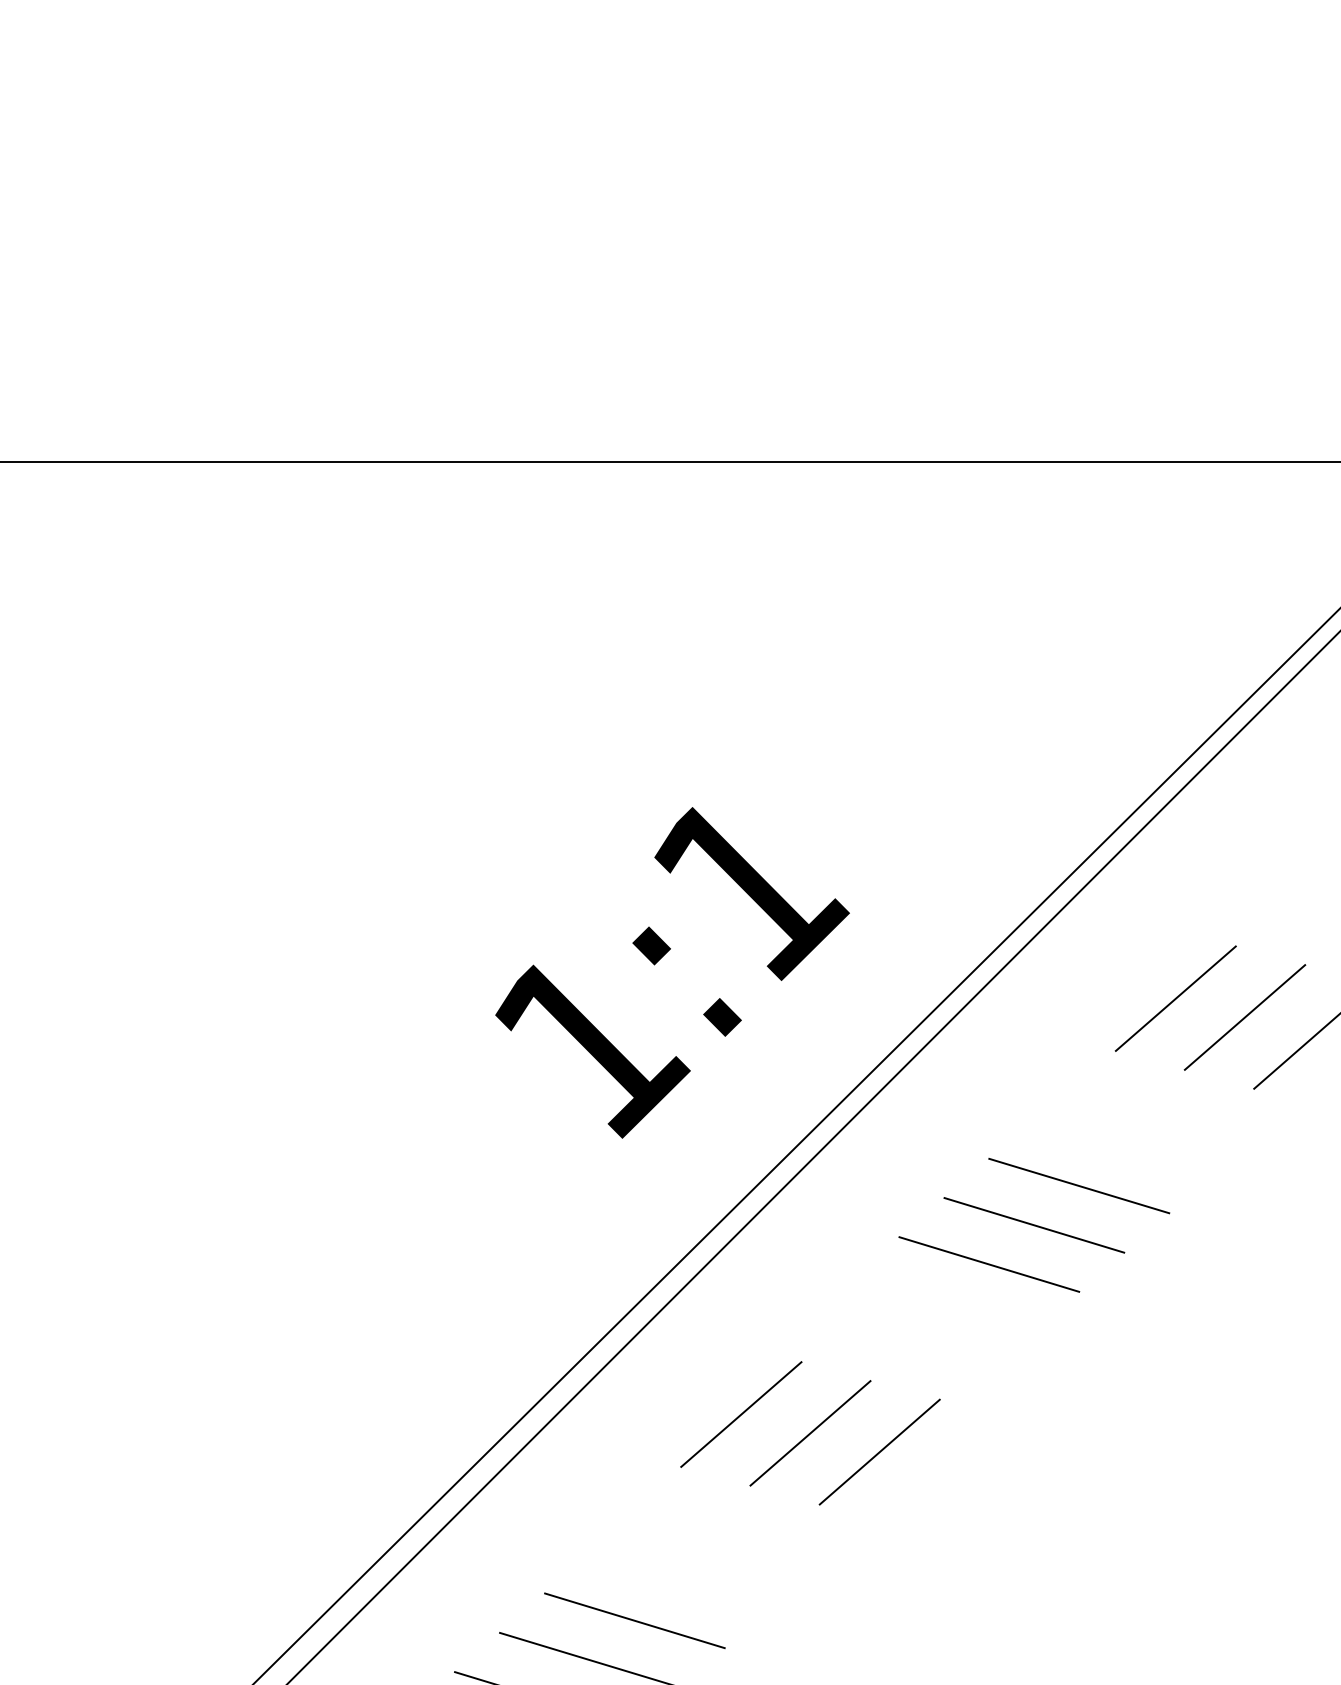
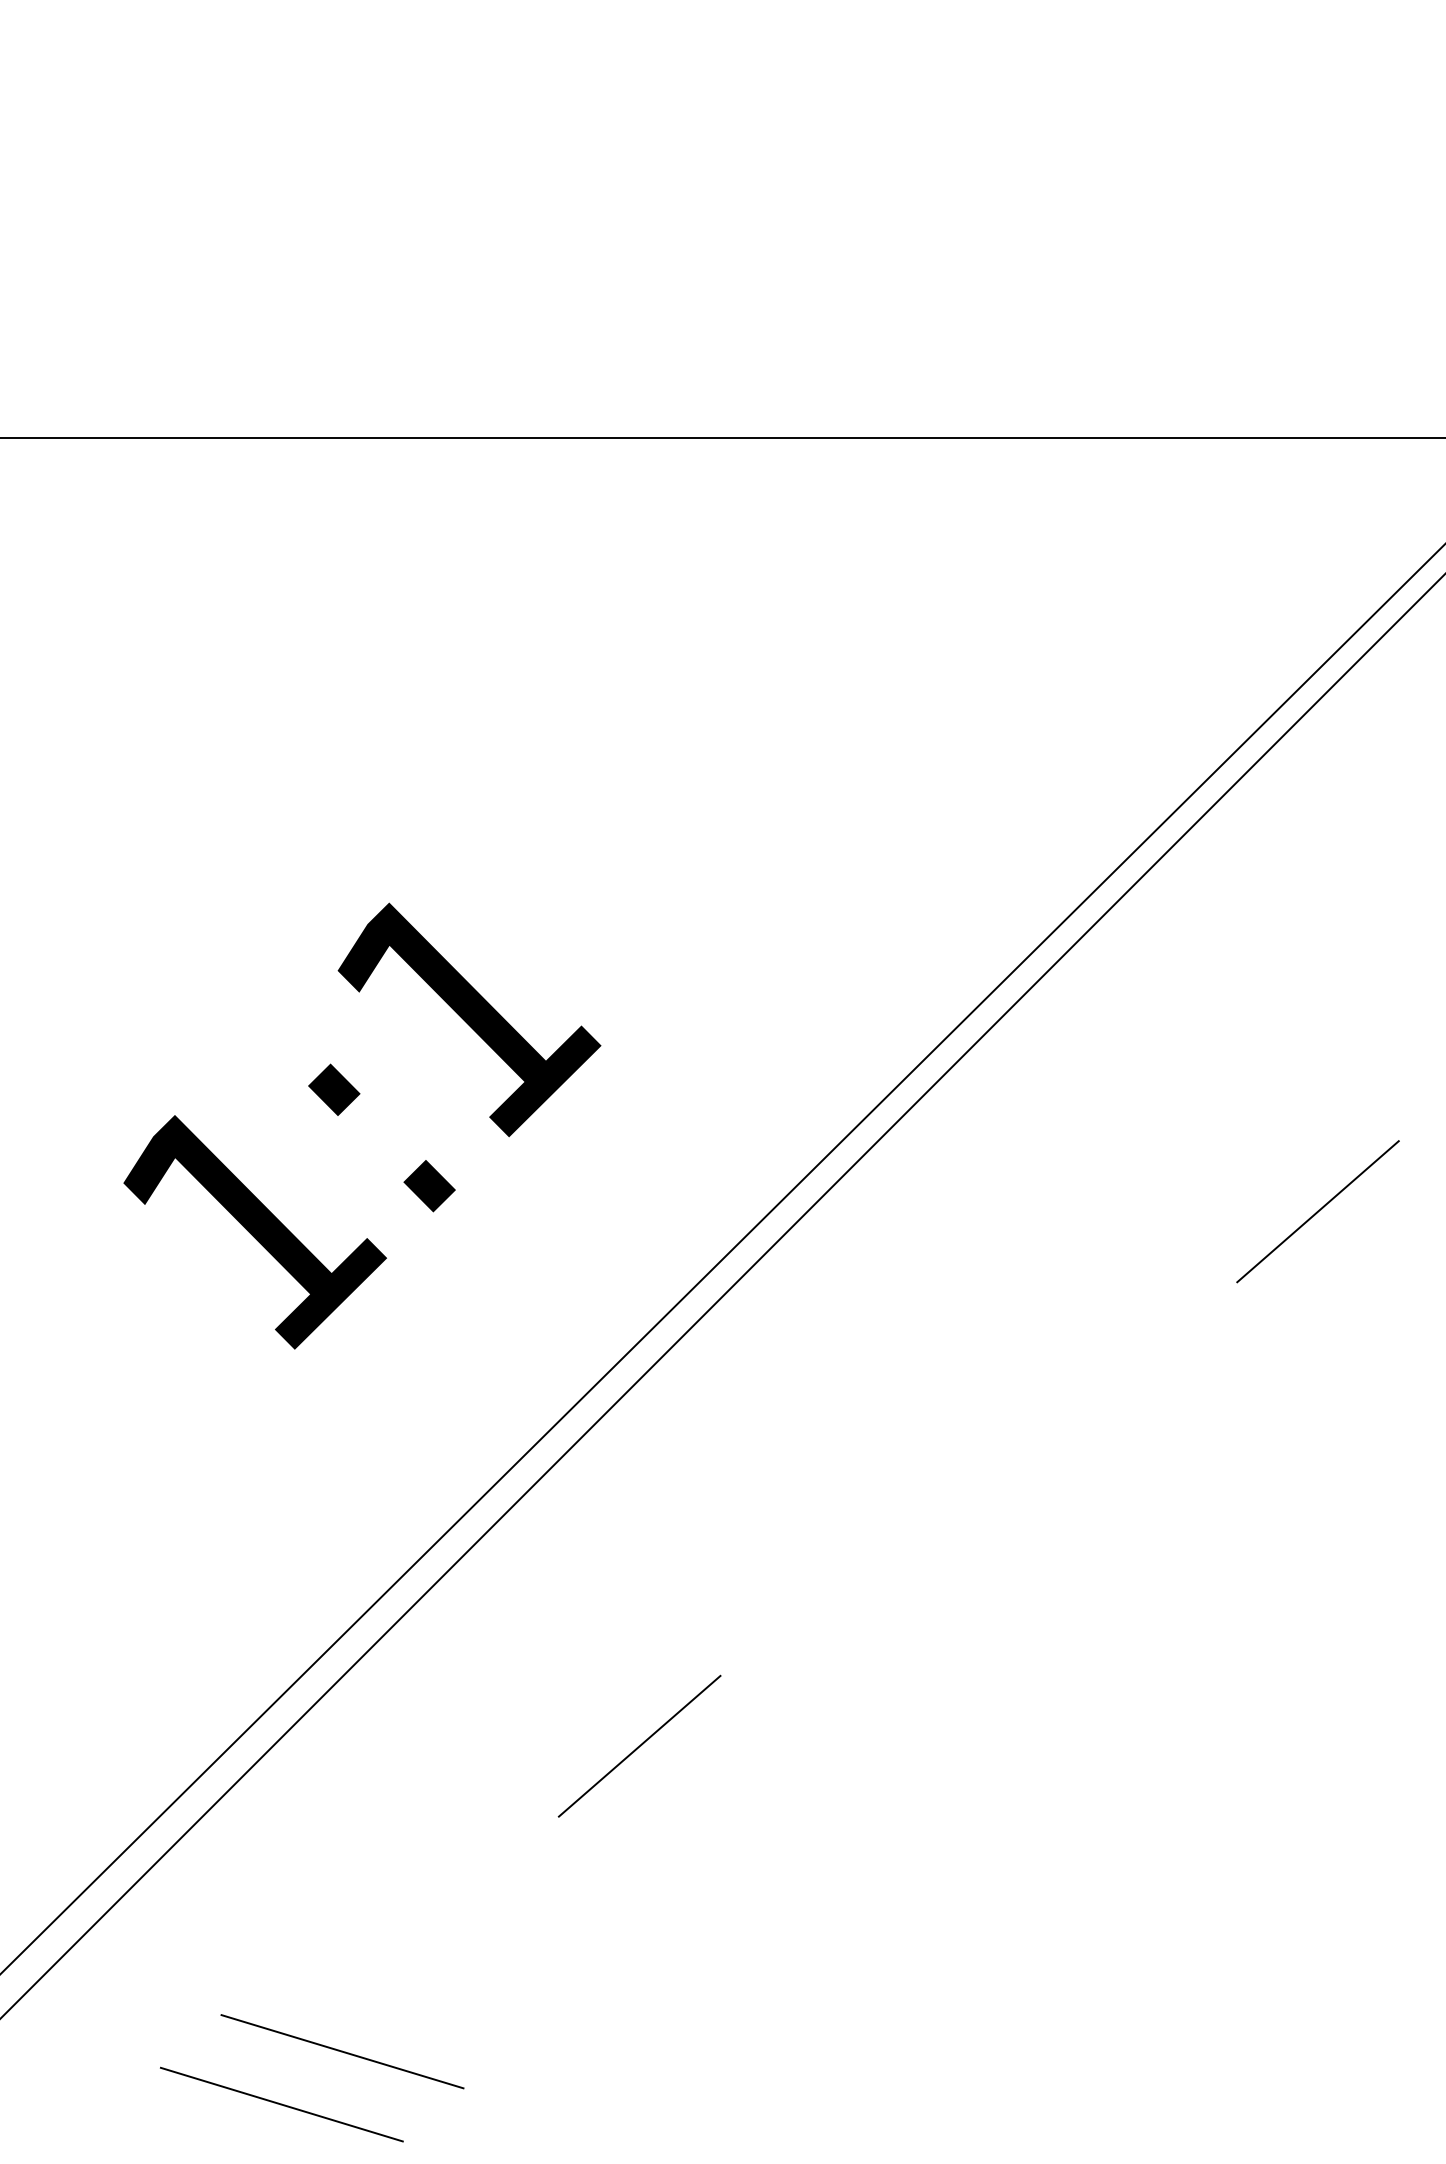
text: (672, 972) -> (362, 1125), moved
line: (1175, 998) -> (1131, 1160), removed
line: (1244, 1017) -> (1224, 1186), removed
line: (1079, 1185) -> (1001, 1412), removed
line: (1034, 1225) -> (941, 1466), removed
line: (989, 1264) -> (880, 1518), removed
line: (741, 1414) -> (546, 1720), removed
line: (879, 1451) -> (732, 1770), removed
line: (634, 1620) -> (402, 1998), removed

